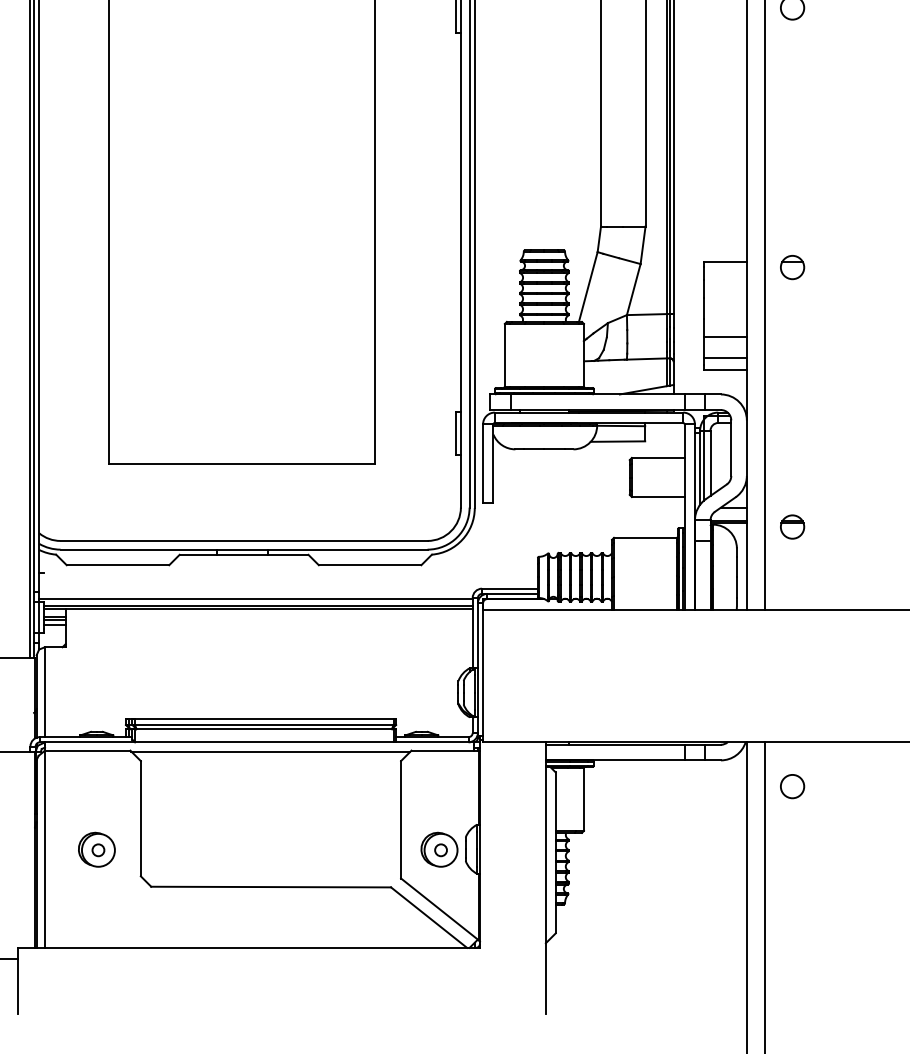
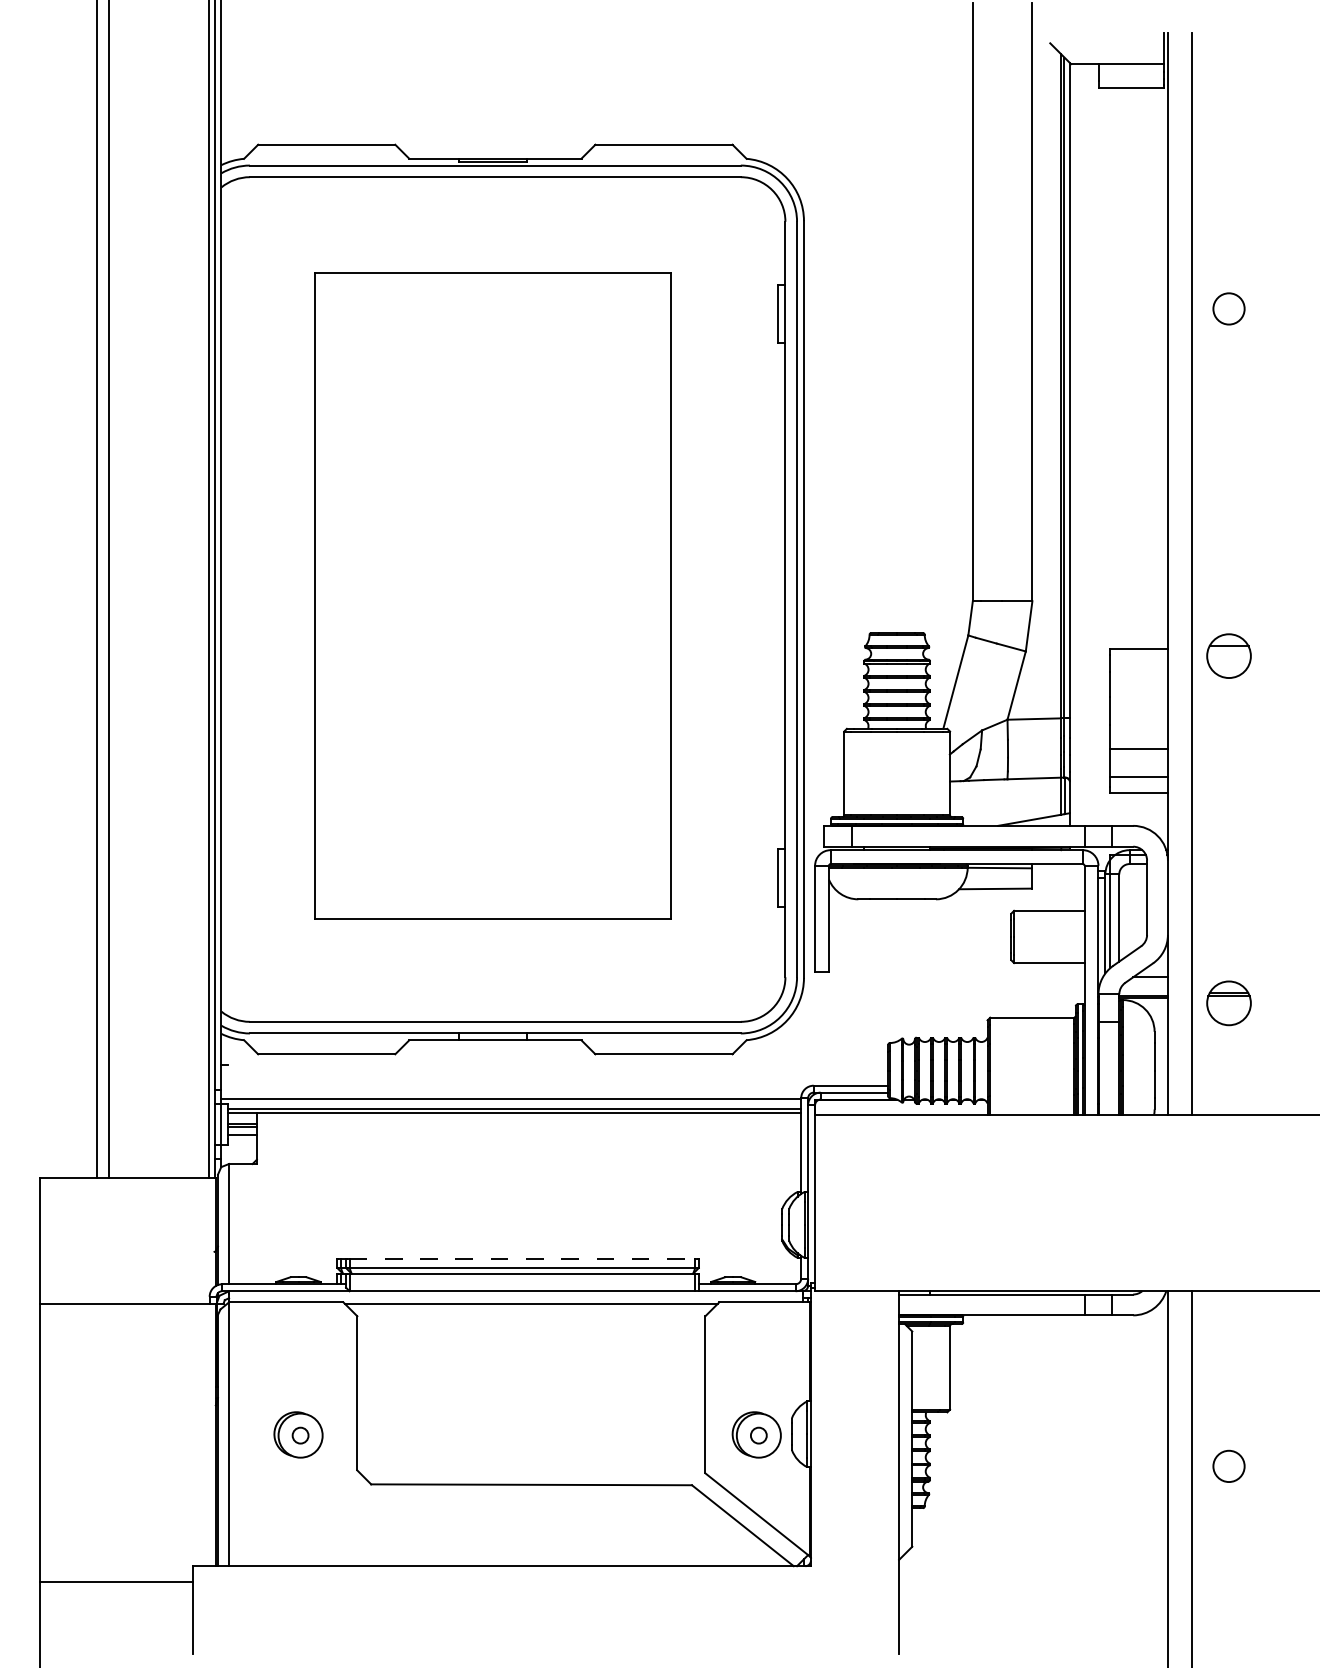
part: (792, 267) -> (1228, 655), size x1.4
part: (792, 526) -> (1228, 1002), size x1.4
line: (264, 718) -> (522, 1259), solid -> dashed
circle: (792, 785) -> (1228, 1465), moved

